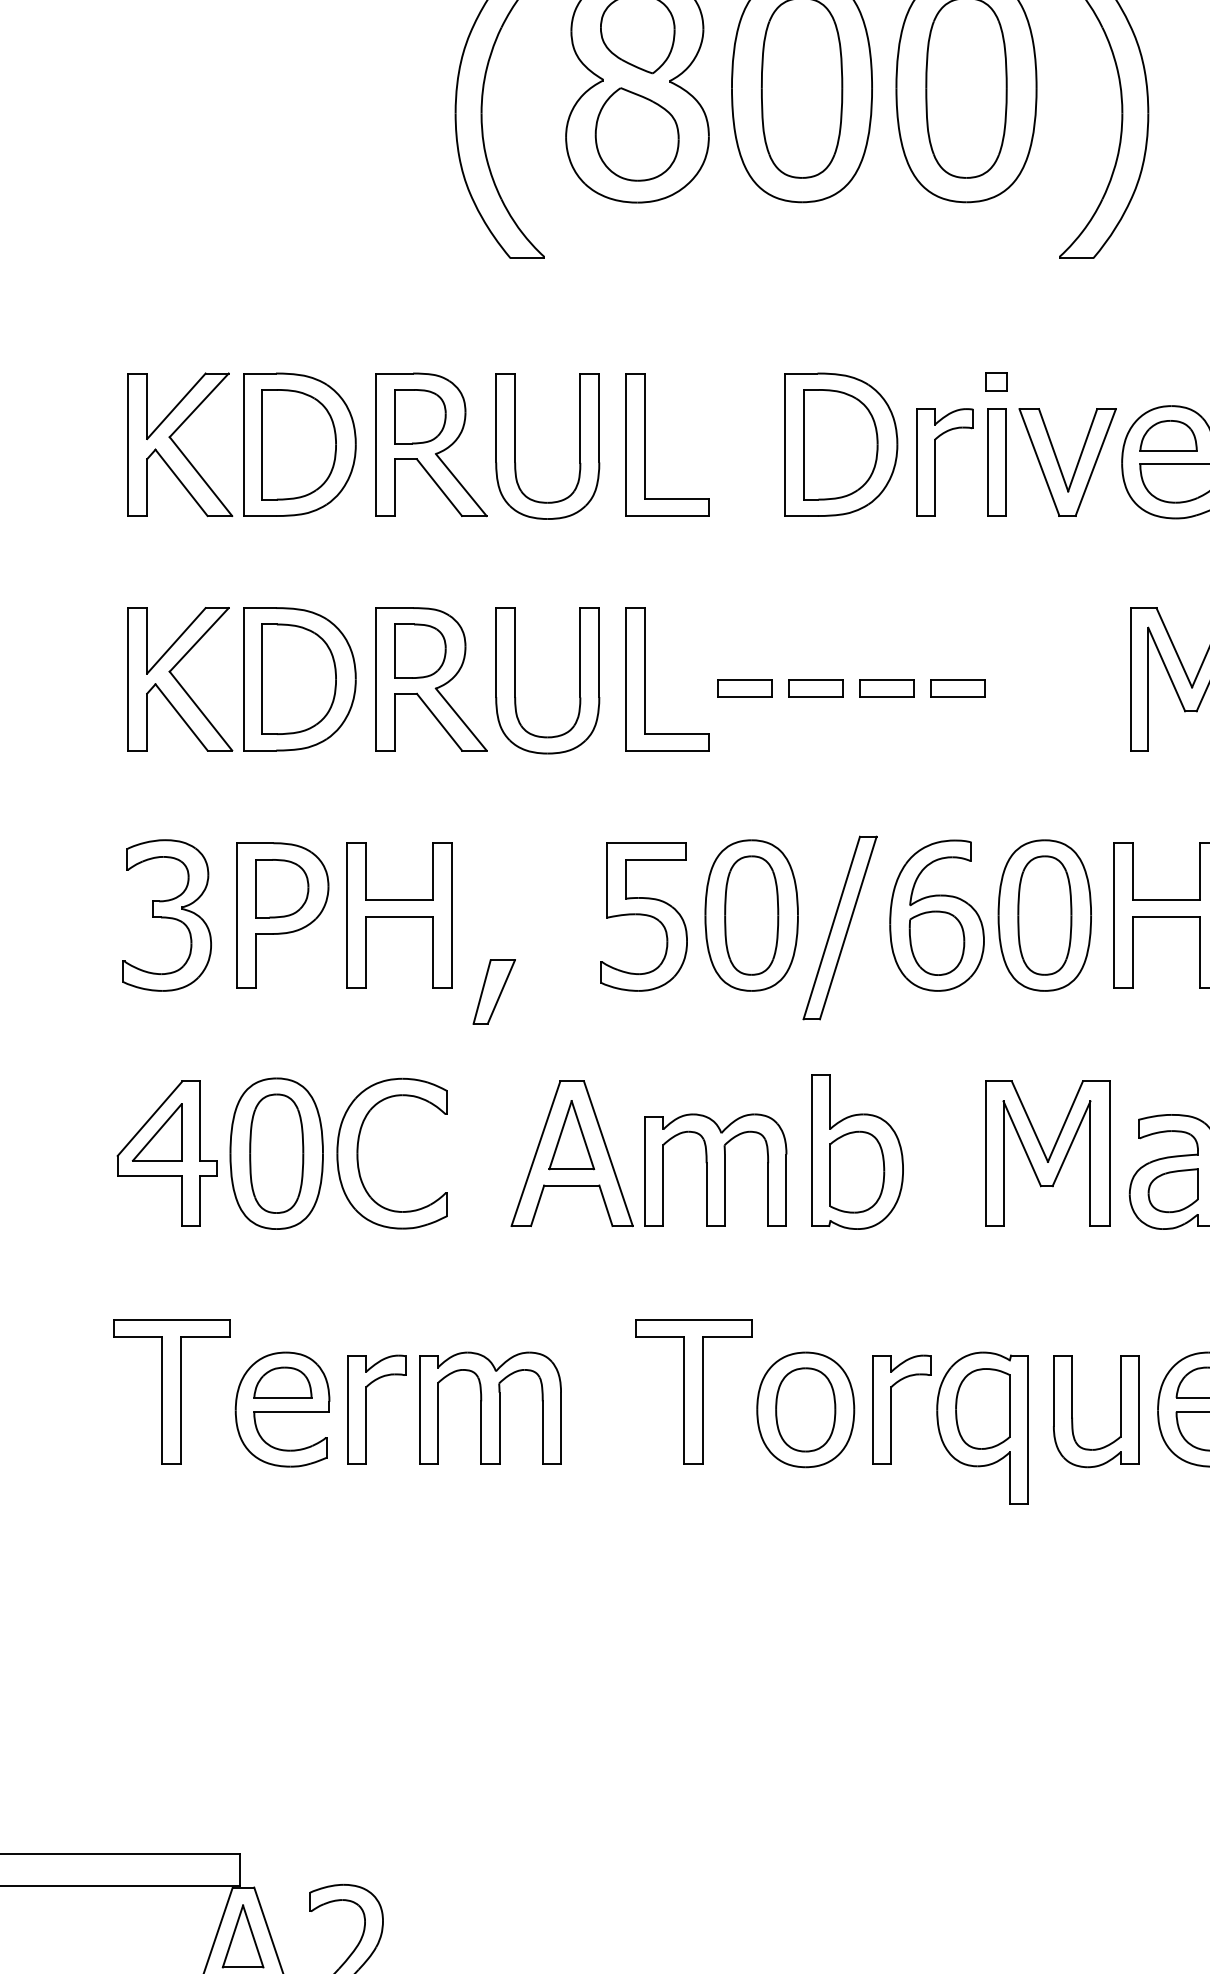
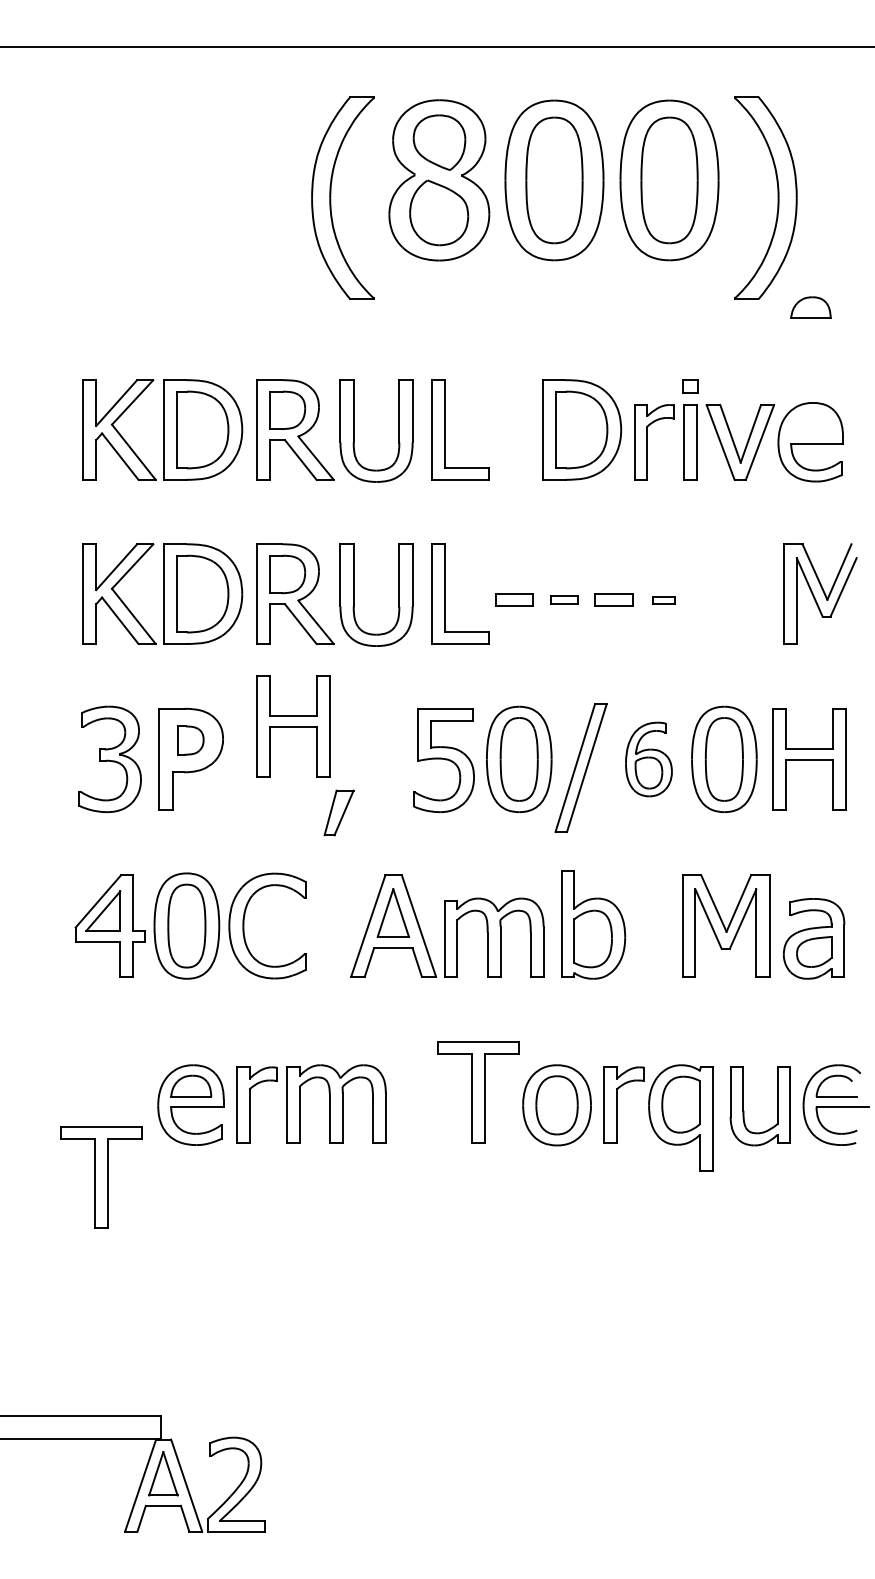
part: (1167, 435) -> (810, 307), moved
part: (816, 687) -> (564, 599), size x0.7
part: (957, 687) -> (663, 599), size x0.6
part: (281, 888) -> (190, 740), size x0.7
part: (399, 915) -> (293, 726), moved
part: (936, 915) -> (648, 759), size x0.7
part: (171, 1391) -> (101, 1177), moved

